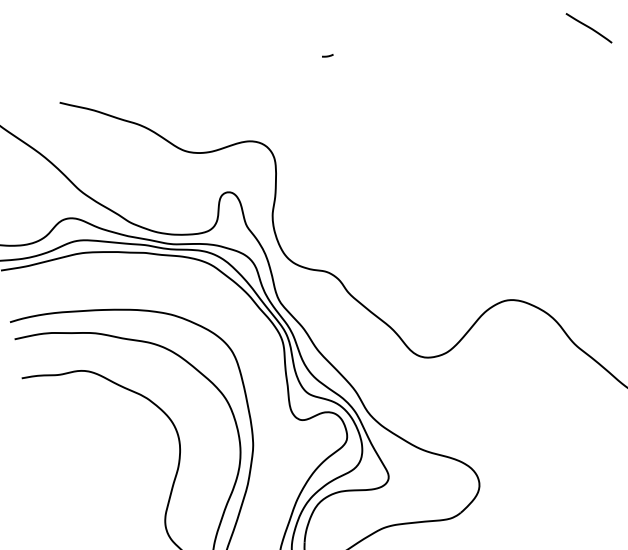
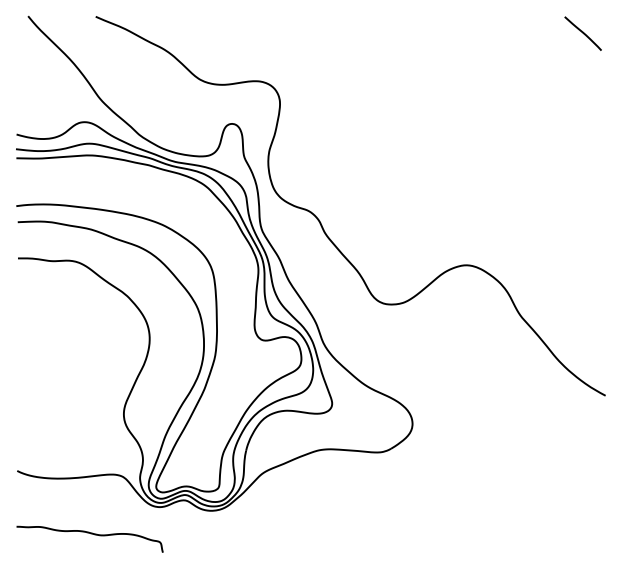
line: (327, 56) -> (343, 17), removed

